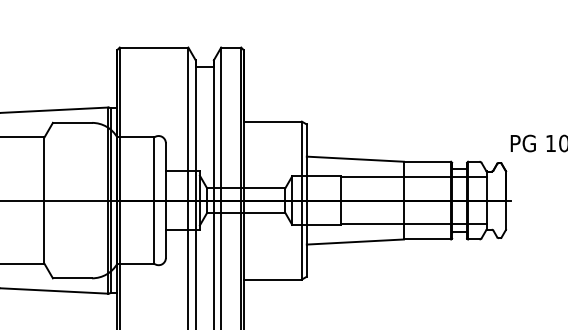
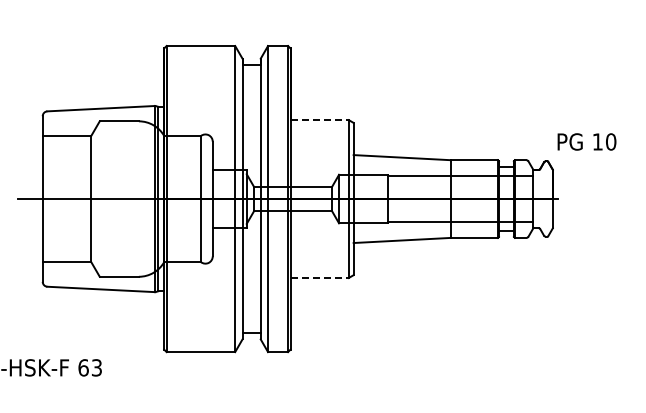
line: (273, 122) -> (320, 120), solid -> dashed
line: (273, 280) -> (320, 278), solid -> dashed

